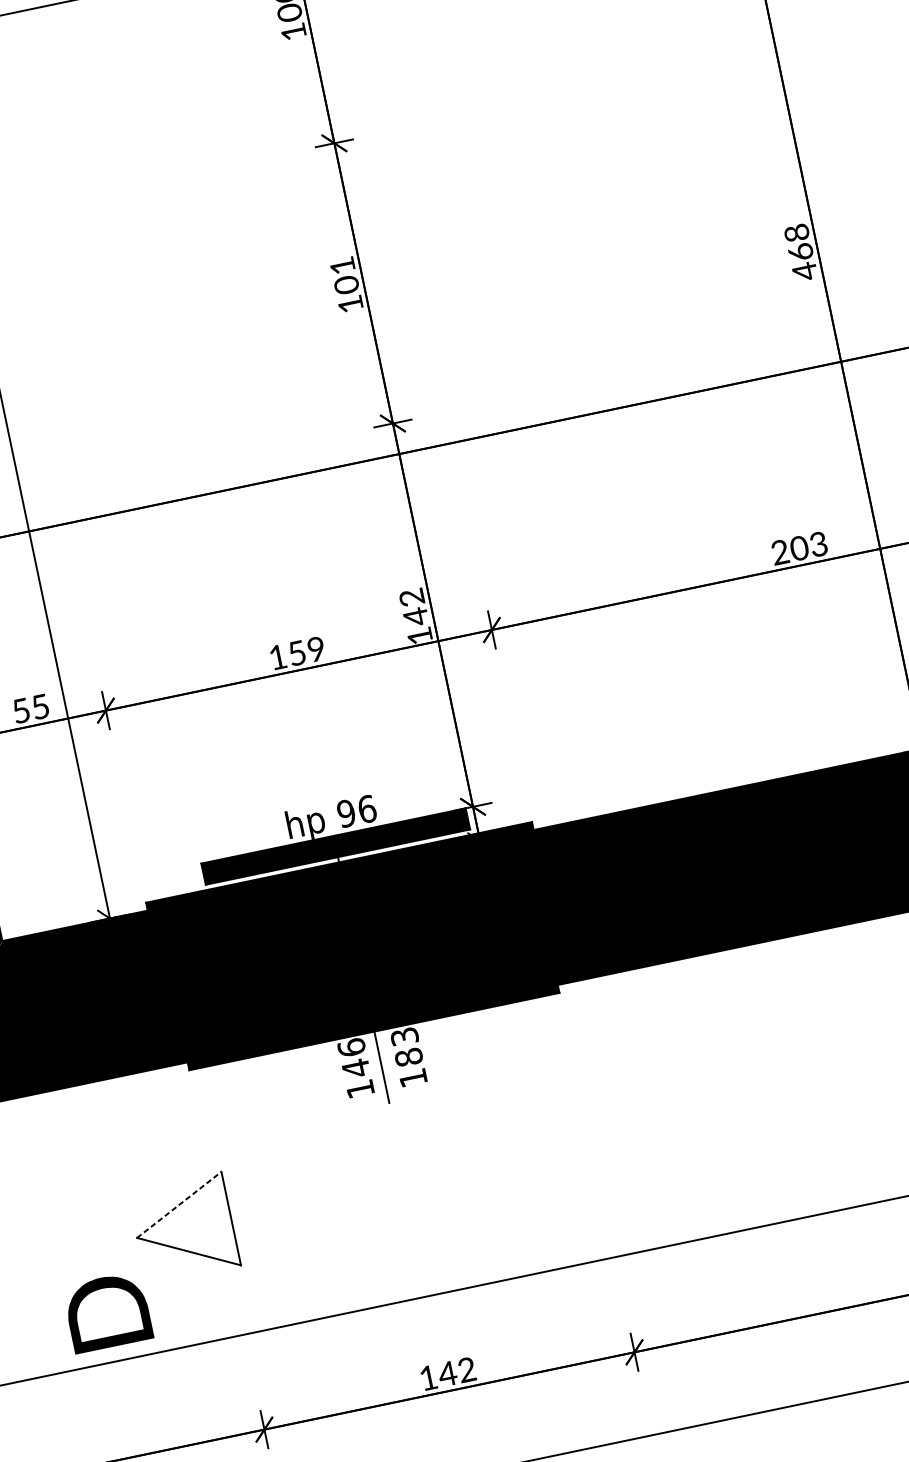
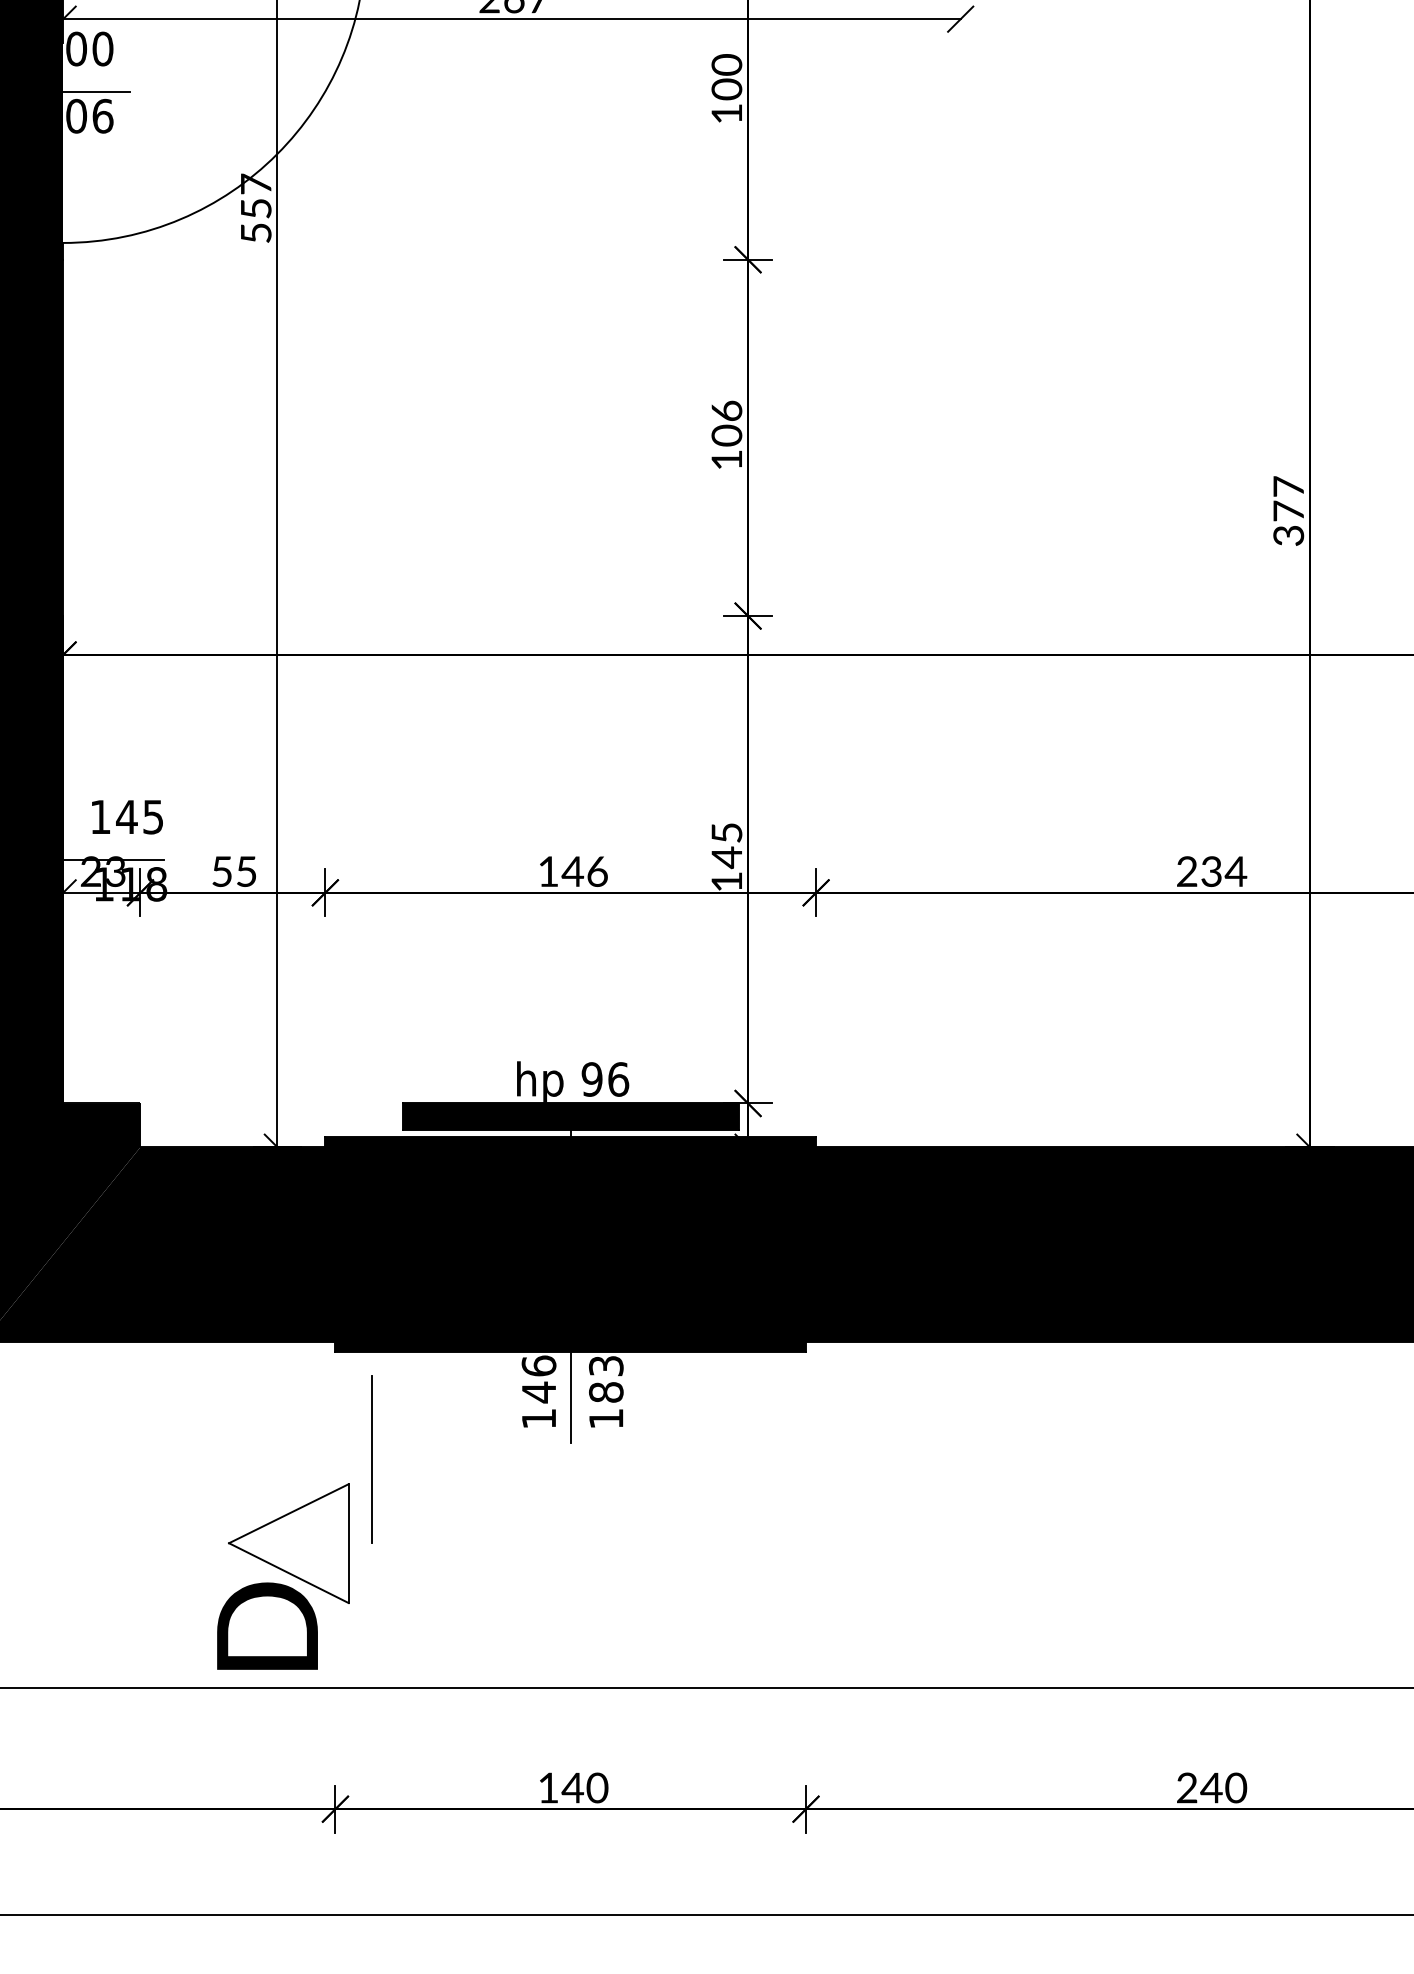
text: (800, 252) -> (1288, 511), 468 -> 377
text: (342, 265) -> (726, 410), 101 -> 106
text: (808, 546) -> (1223, 871), 203 -> 234
text: (411, 598) -> (726, 833), 142 -> 145
text: (306, 651) -> (584, 871), 159 -> 146
line: (235, 1148) -> (371, 1459), added
line: (178, 1204) -> (288, 1513), dashed -> solid
text: (107, 1311) -> (267, 1625), moved
text: (467, 1370) -> (597, 1788), 142 -> 140

